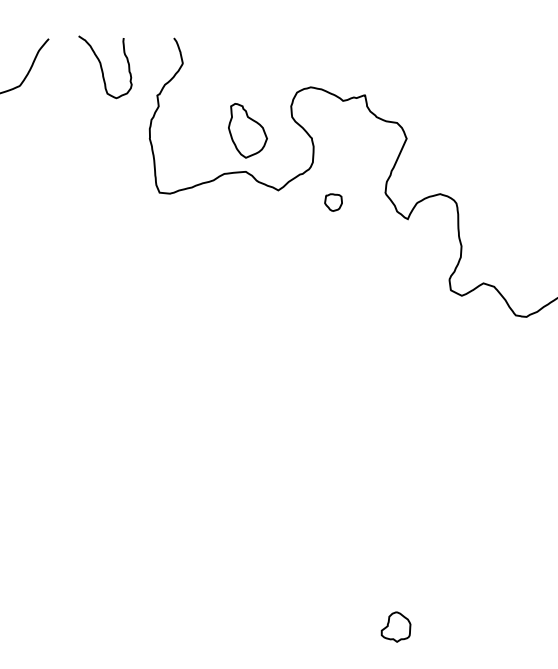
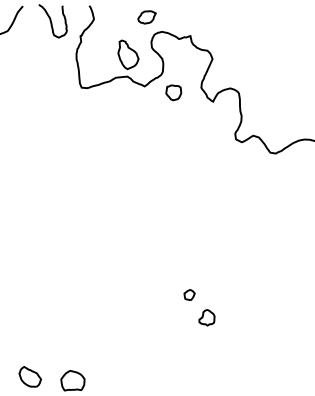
part: (281, 60) -> (146, 17), added
part: (332, 201) -> (173, 92), size x1.67
part: (363, 583) -> (189, 294), added

